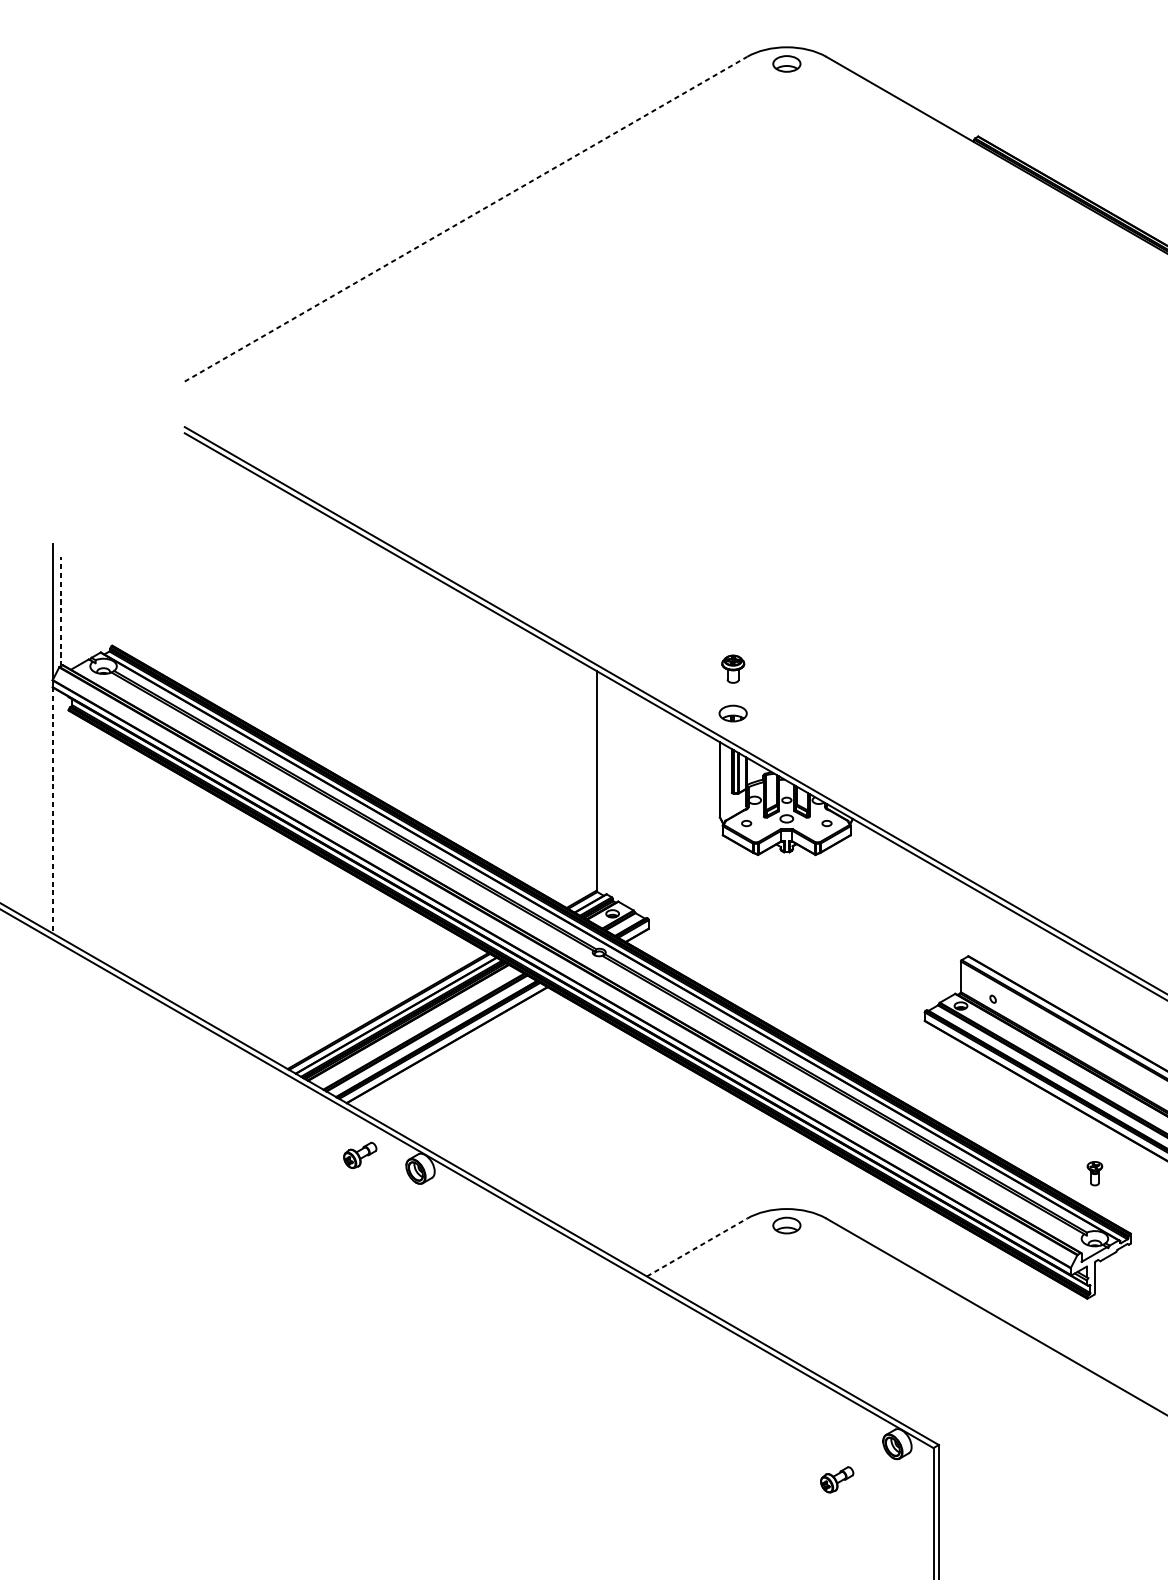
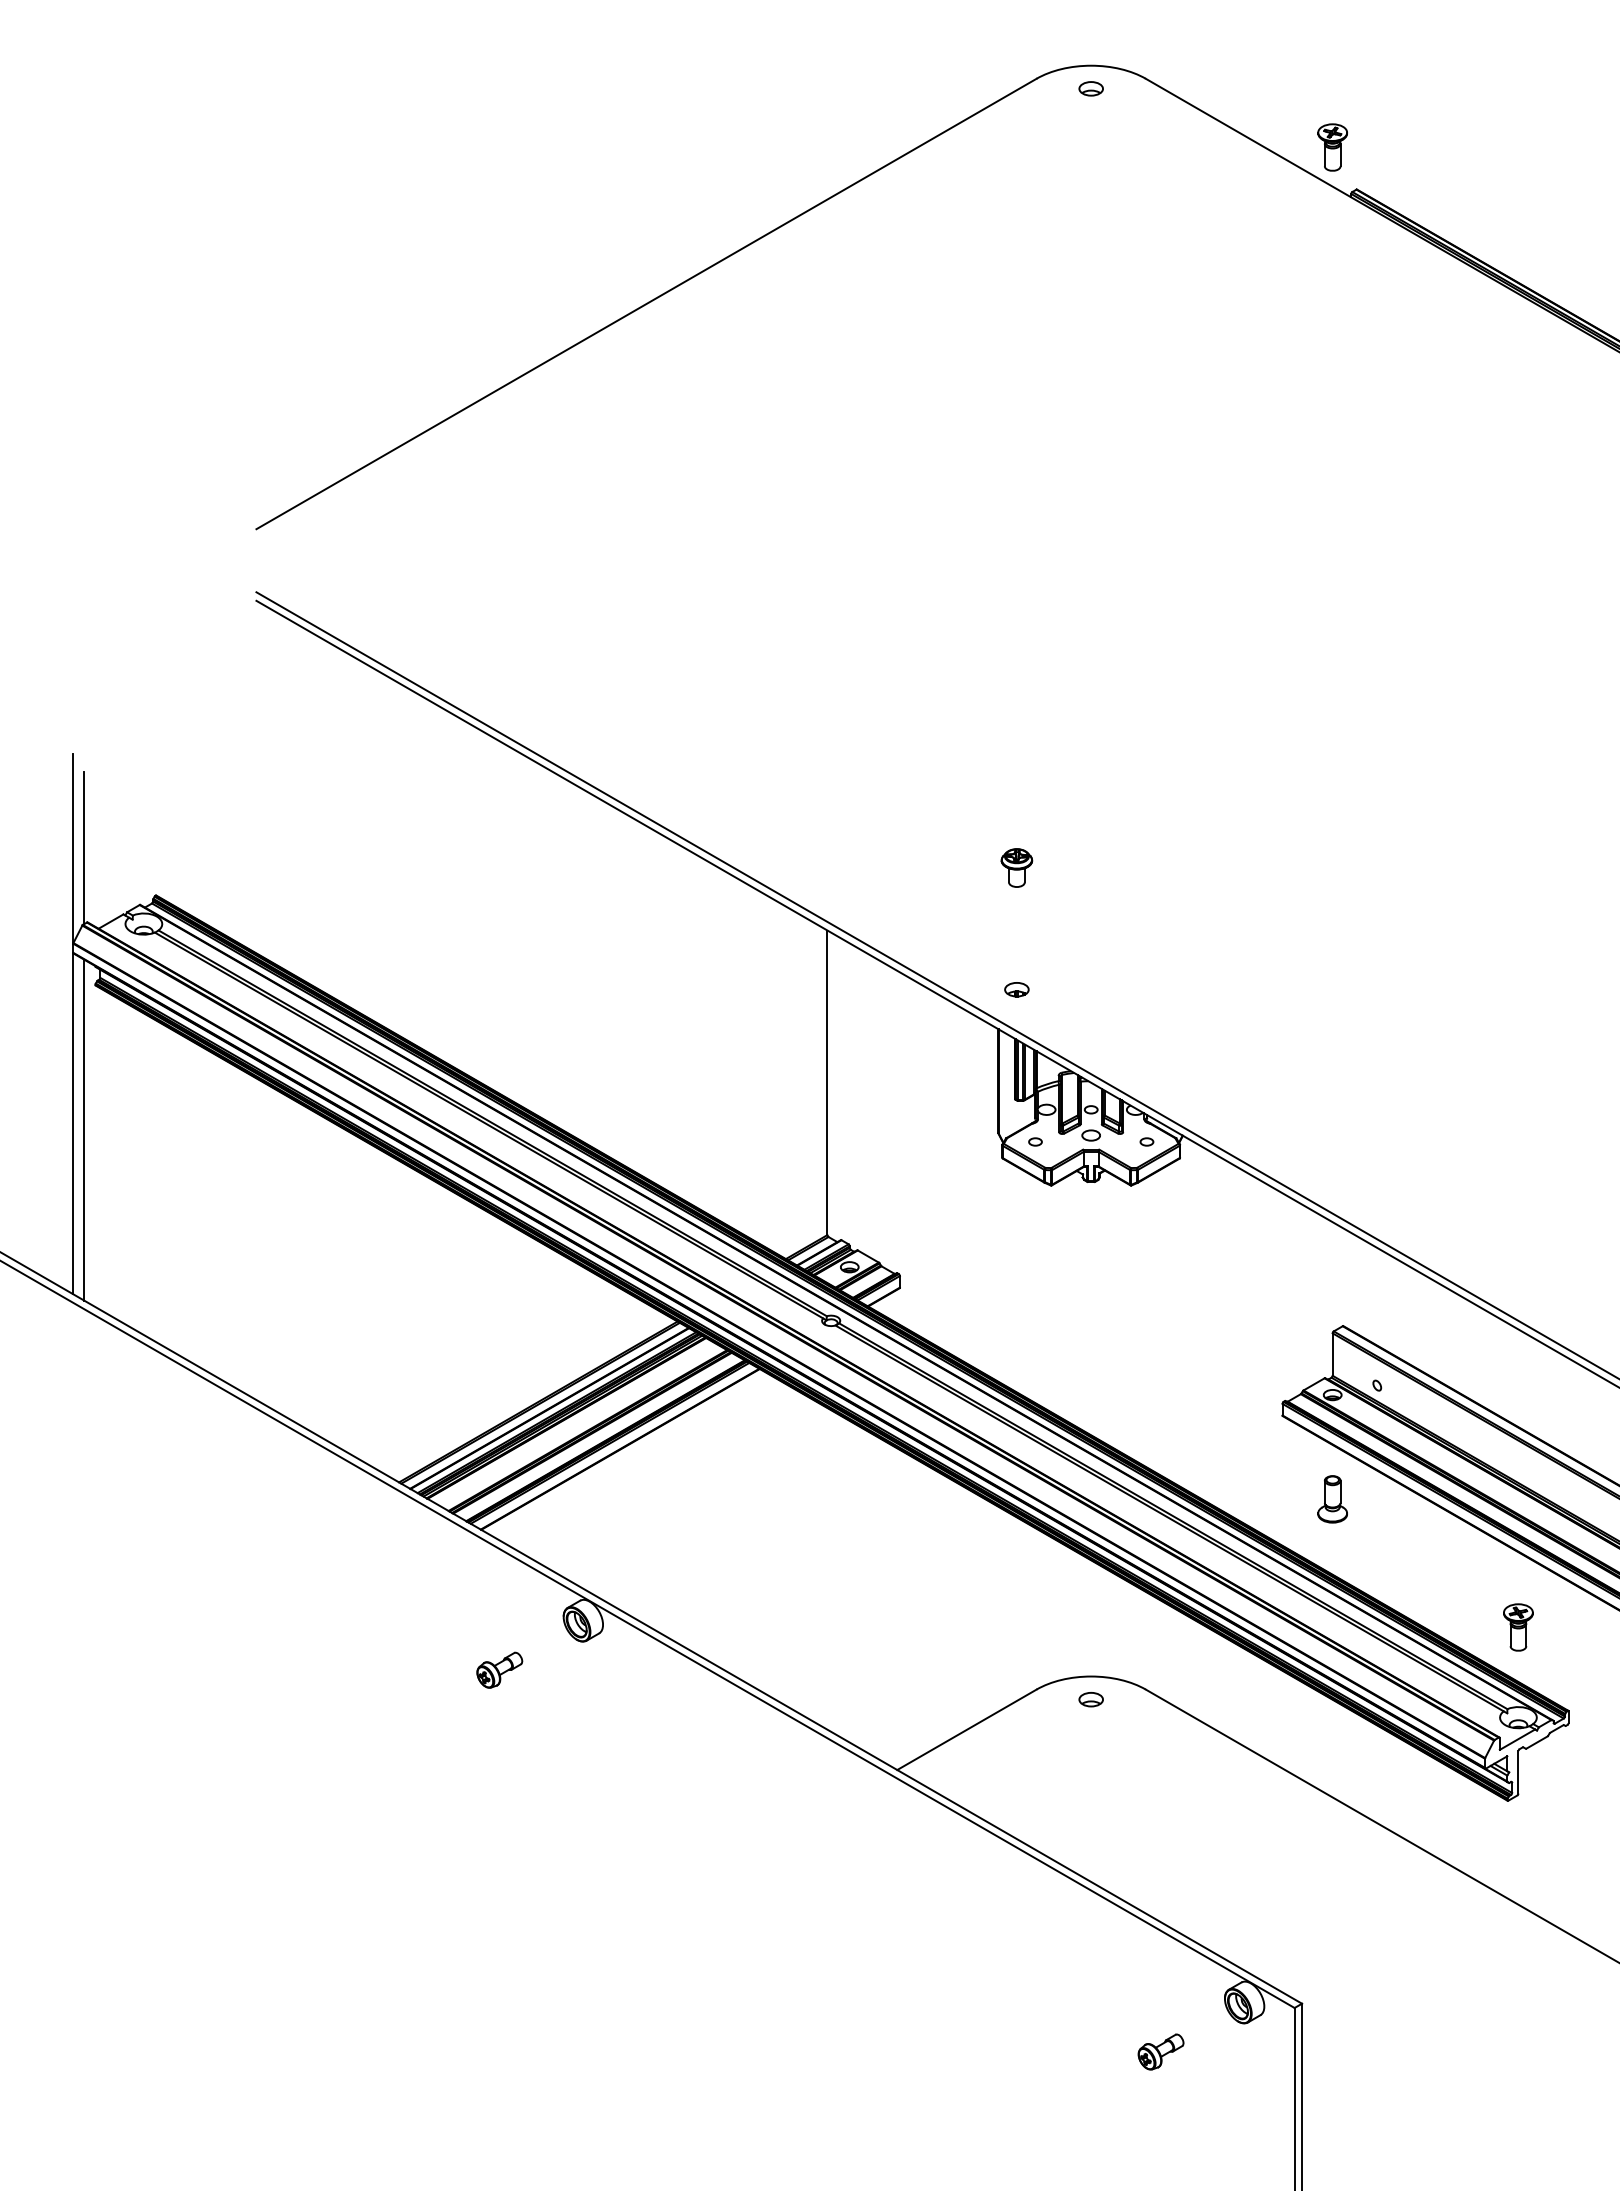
part: (786, 63) -> (1090, 88), size x0.62
part: (960, 106) -> (1332, 147), added
line: (466, 218) -> (646, 303), dashed -> solid
line: (60, 611) -> (84, 848), dashed -> solid
part: (732, 668) -> (1016, 867), moved
part: (732, 713) -> (1016, 989), size x0.62
line: (52, 810) -> (73, 1123), dashed -> solid
line: (60, 814) -> (84, 1129), added
part: (960, 1081) -> (1332, 1499), added
part: (360, 1154) -> (499, 1669), moved
part: (1094, 1173) -> (1518, 1627), size x1.43
part: (786, 1225) -> (1090, 1699), size x0.62
line: (697, 1247) -> (967, 1729), dashed -> solid

